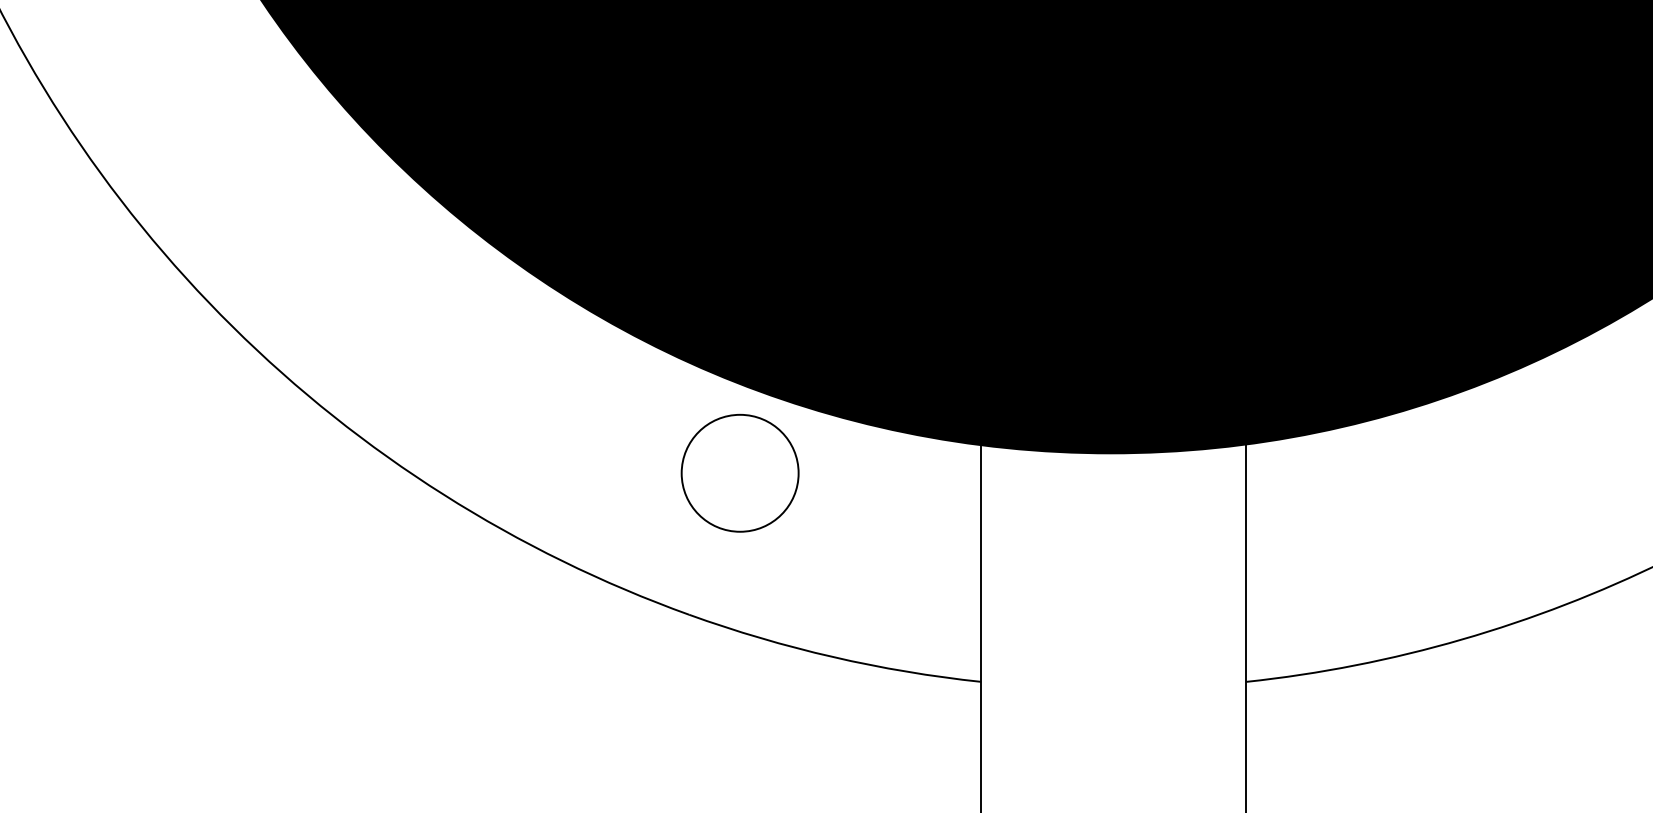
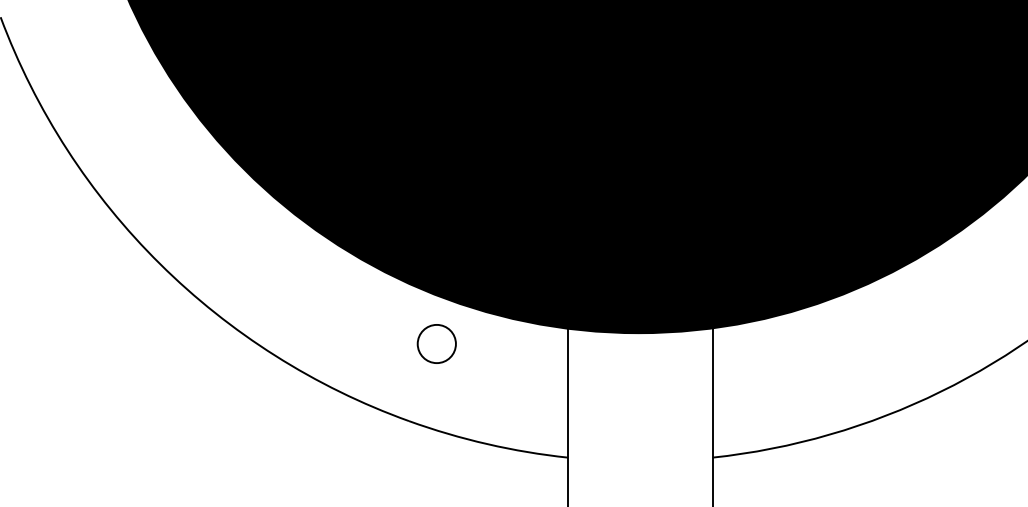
circle: (739, 472) -> (436, 343), size x0.6

